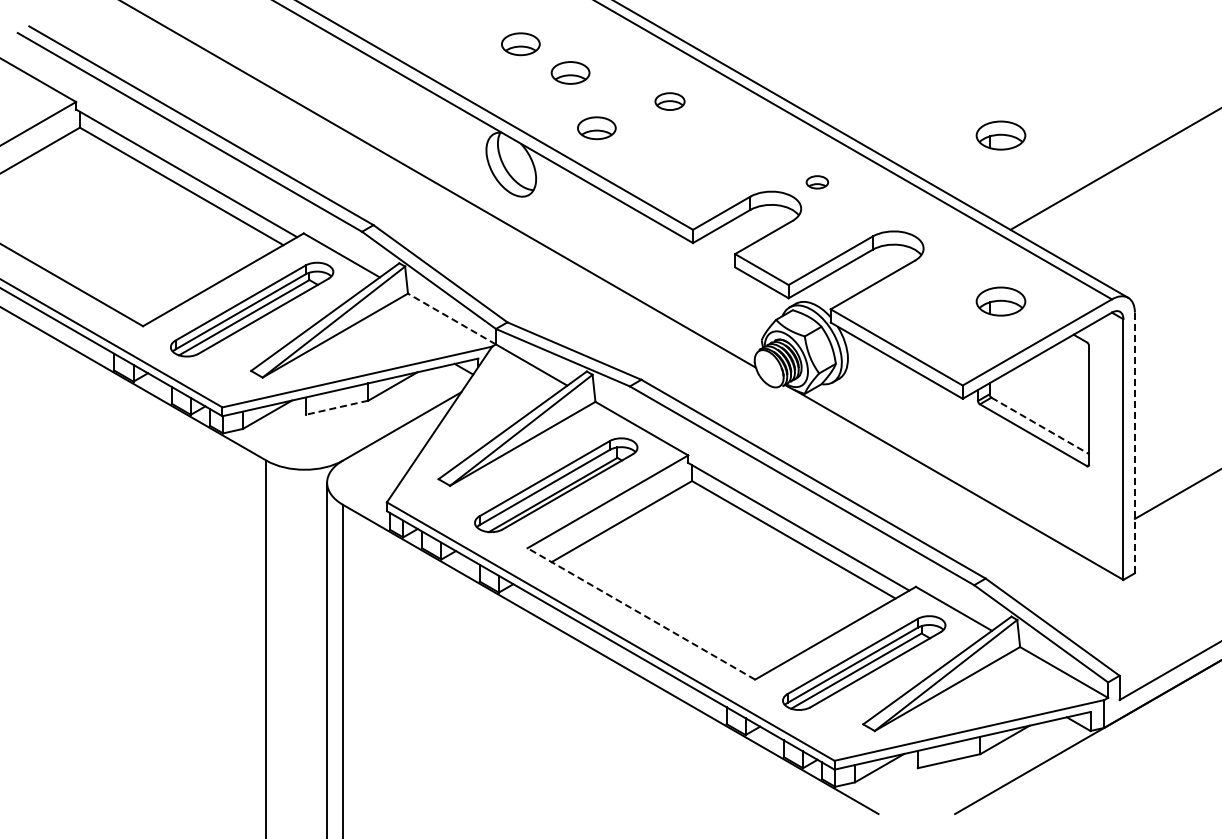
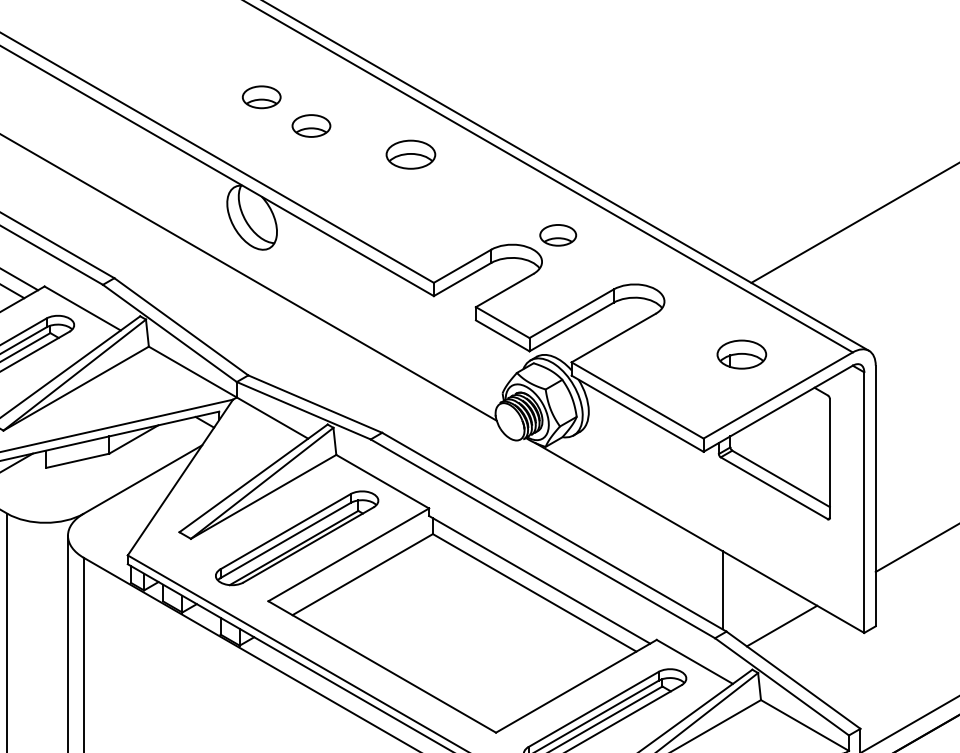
part: (669, 101) -> (410, 154), size x1.67
part: (596, 128) -> (337, 181), removed
part: (1000, 135) -> (741, 188), removed
part: (817, 182) -> (558, 235), size x1.67
line: (452, 319) -> (193, 372), dashed -> solid
line: (336, 407) -> (77, 460), dashed -> solid
line: (1040, 426) -> (781, 479), dashed -> solid
line: (1134, 443) -> (875, 496), dashed -> solid
line: (981, 537) -> (722, 590), added
line: (1041, 572) -> (782, 625), added
line: (640, 613) -> (381, 666), dashed -> solid

